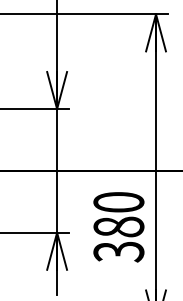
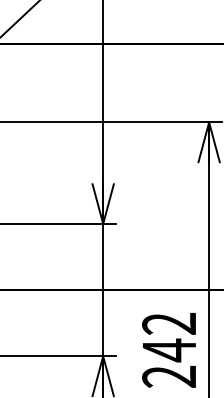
text: (119, 227) -> (169, 350), 380 -> 242

